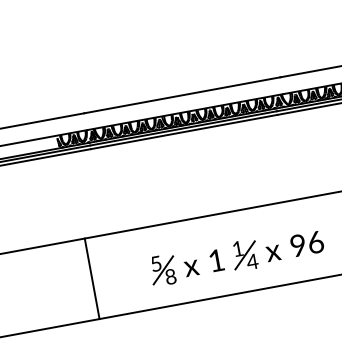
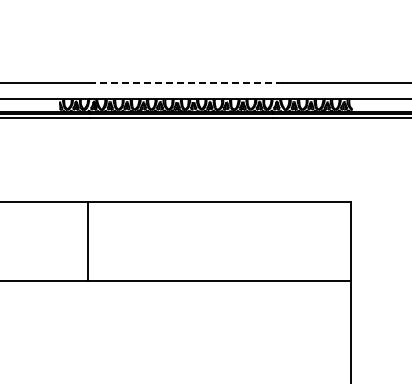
line: (181, 95) -> (185, 82), solid -> dashed
part: (236, 256) -> (209, 245), removed
line: (92, 278) -> (87, 241), moved

